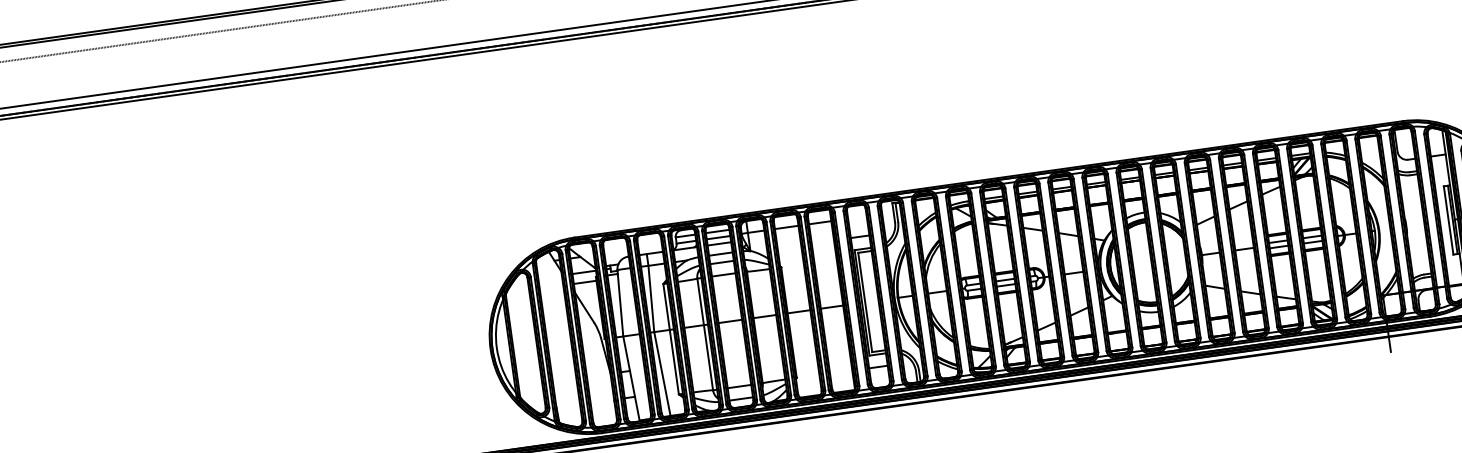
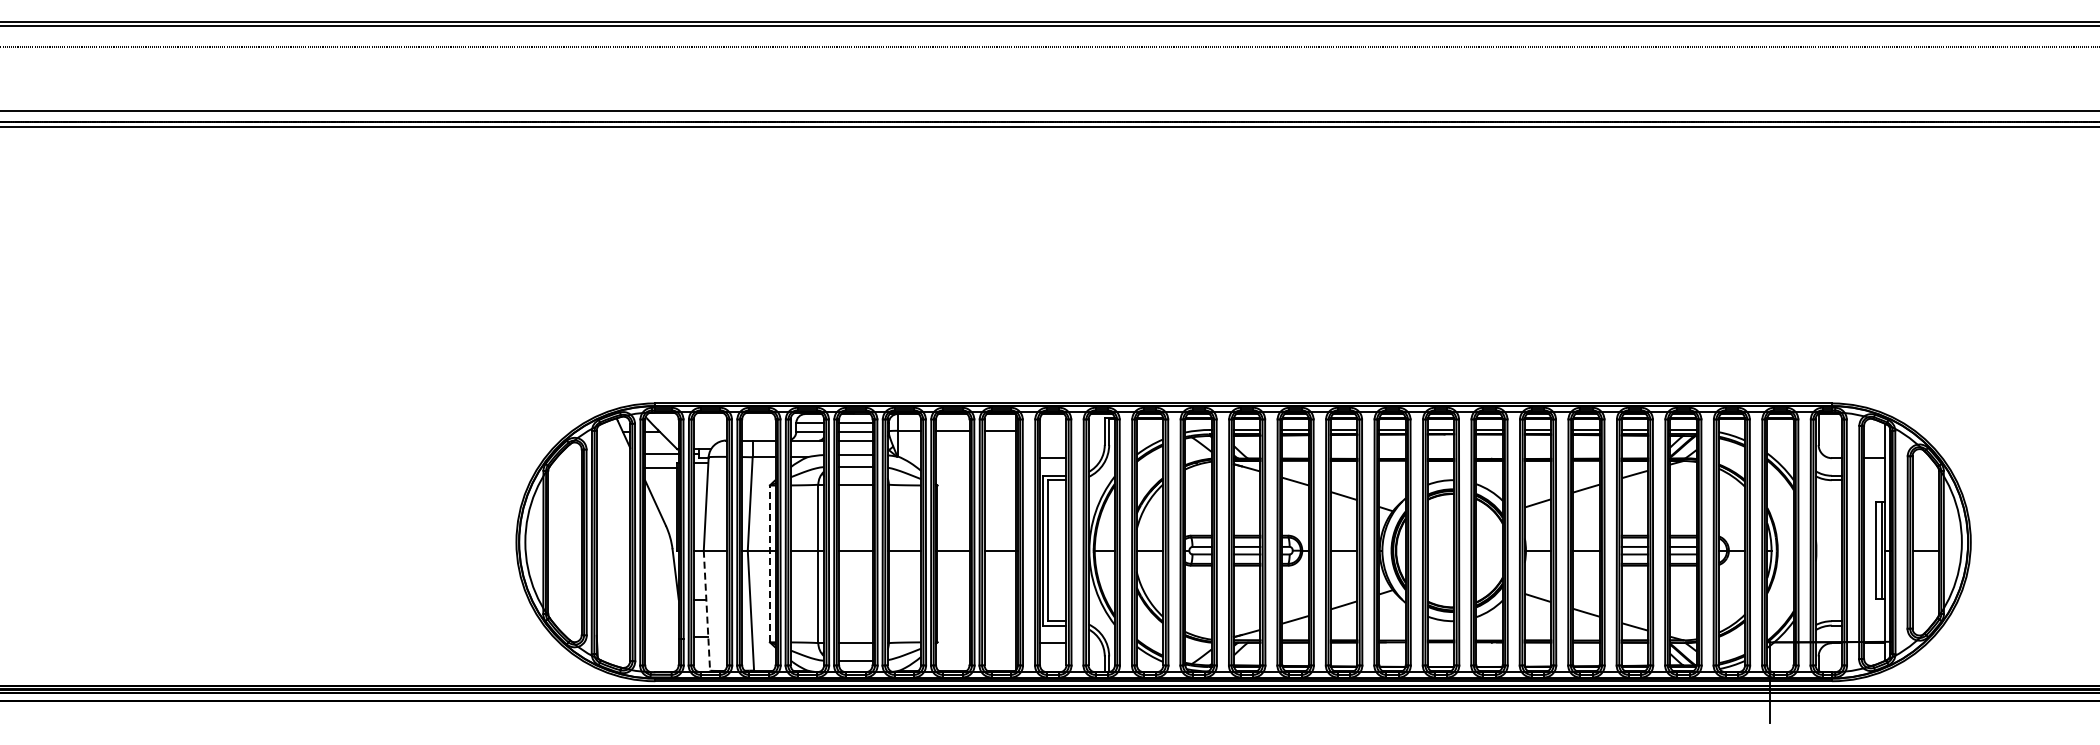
line: (670, 338) -> (769, 563), solid -> dashed
line: (631, 379) -> (706, 611), solid -> dashed

